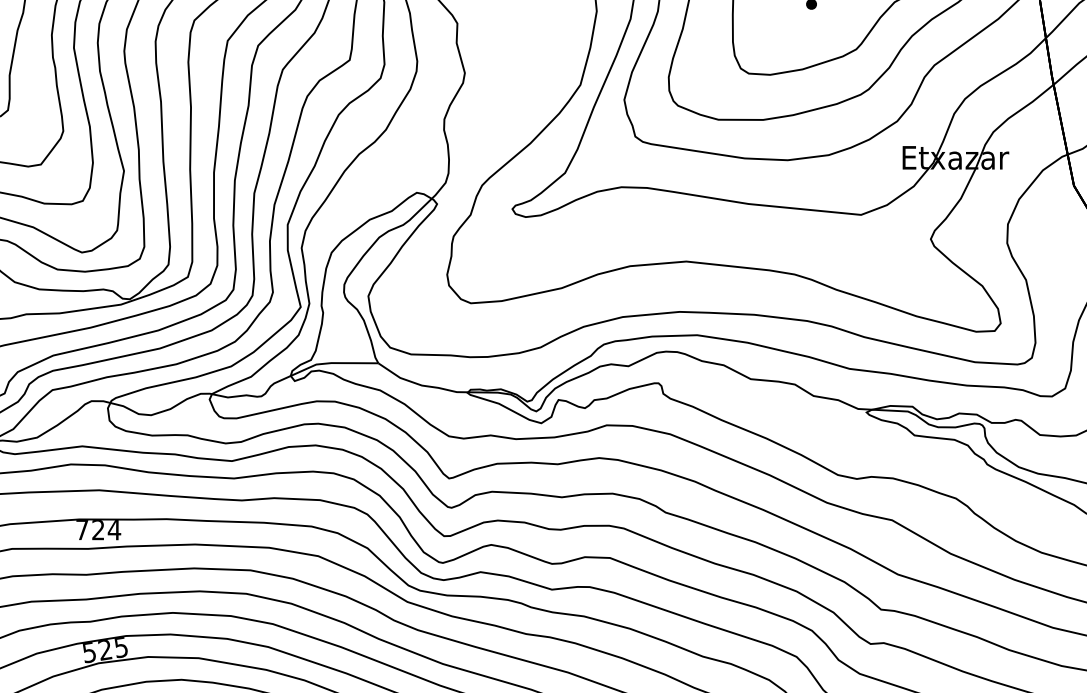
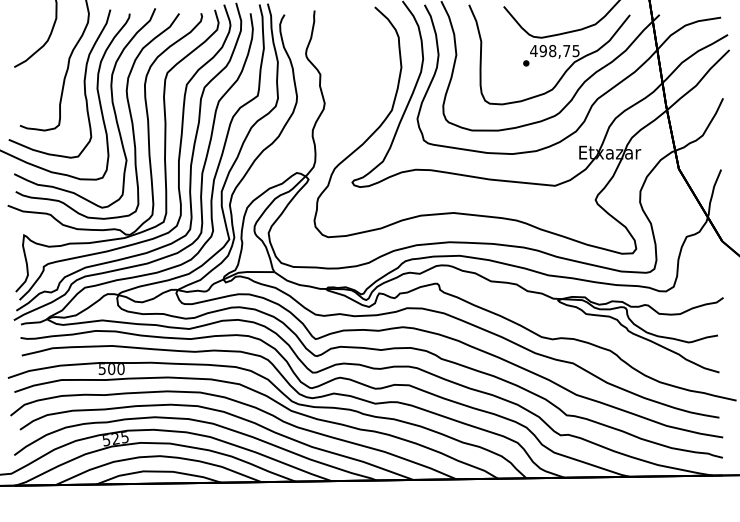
text: (98, 530) -> (111, 369), 724 -> 500

